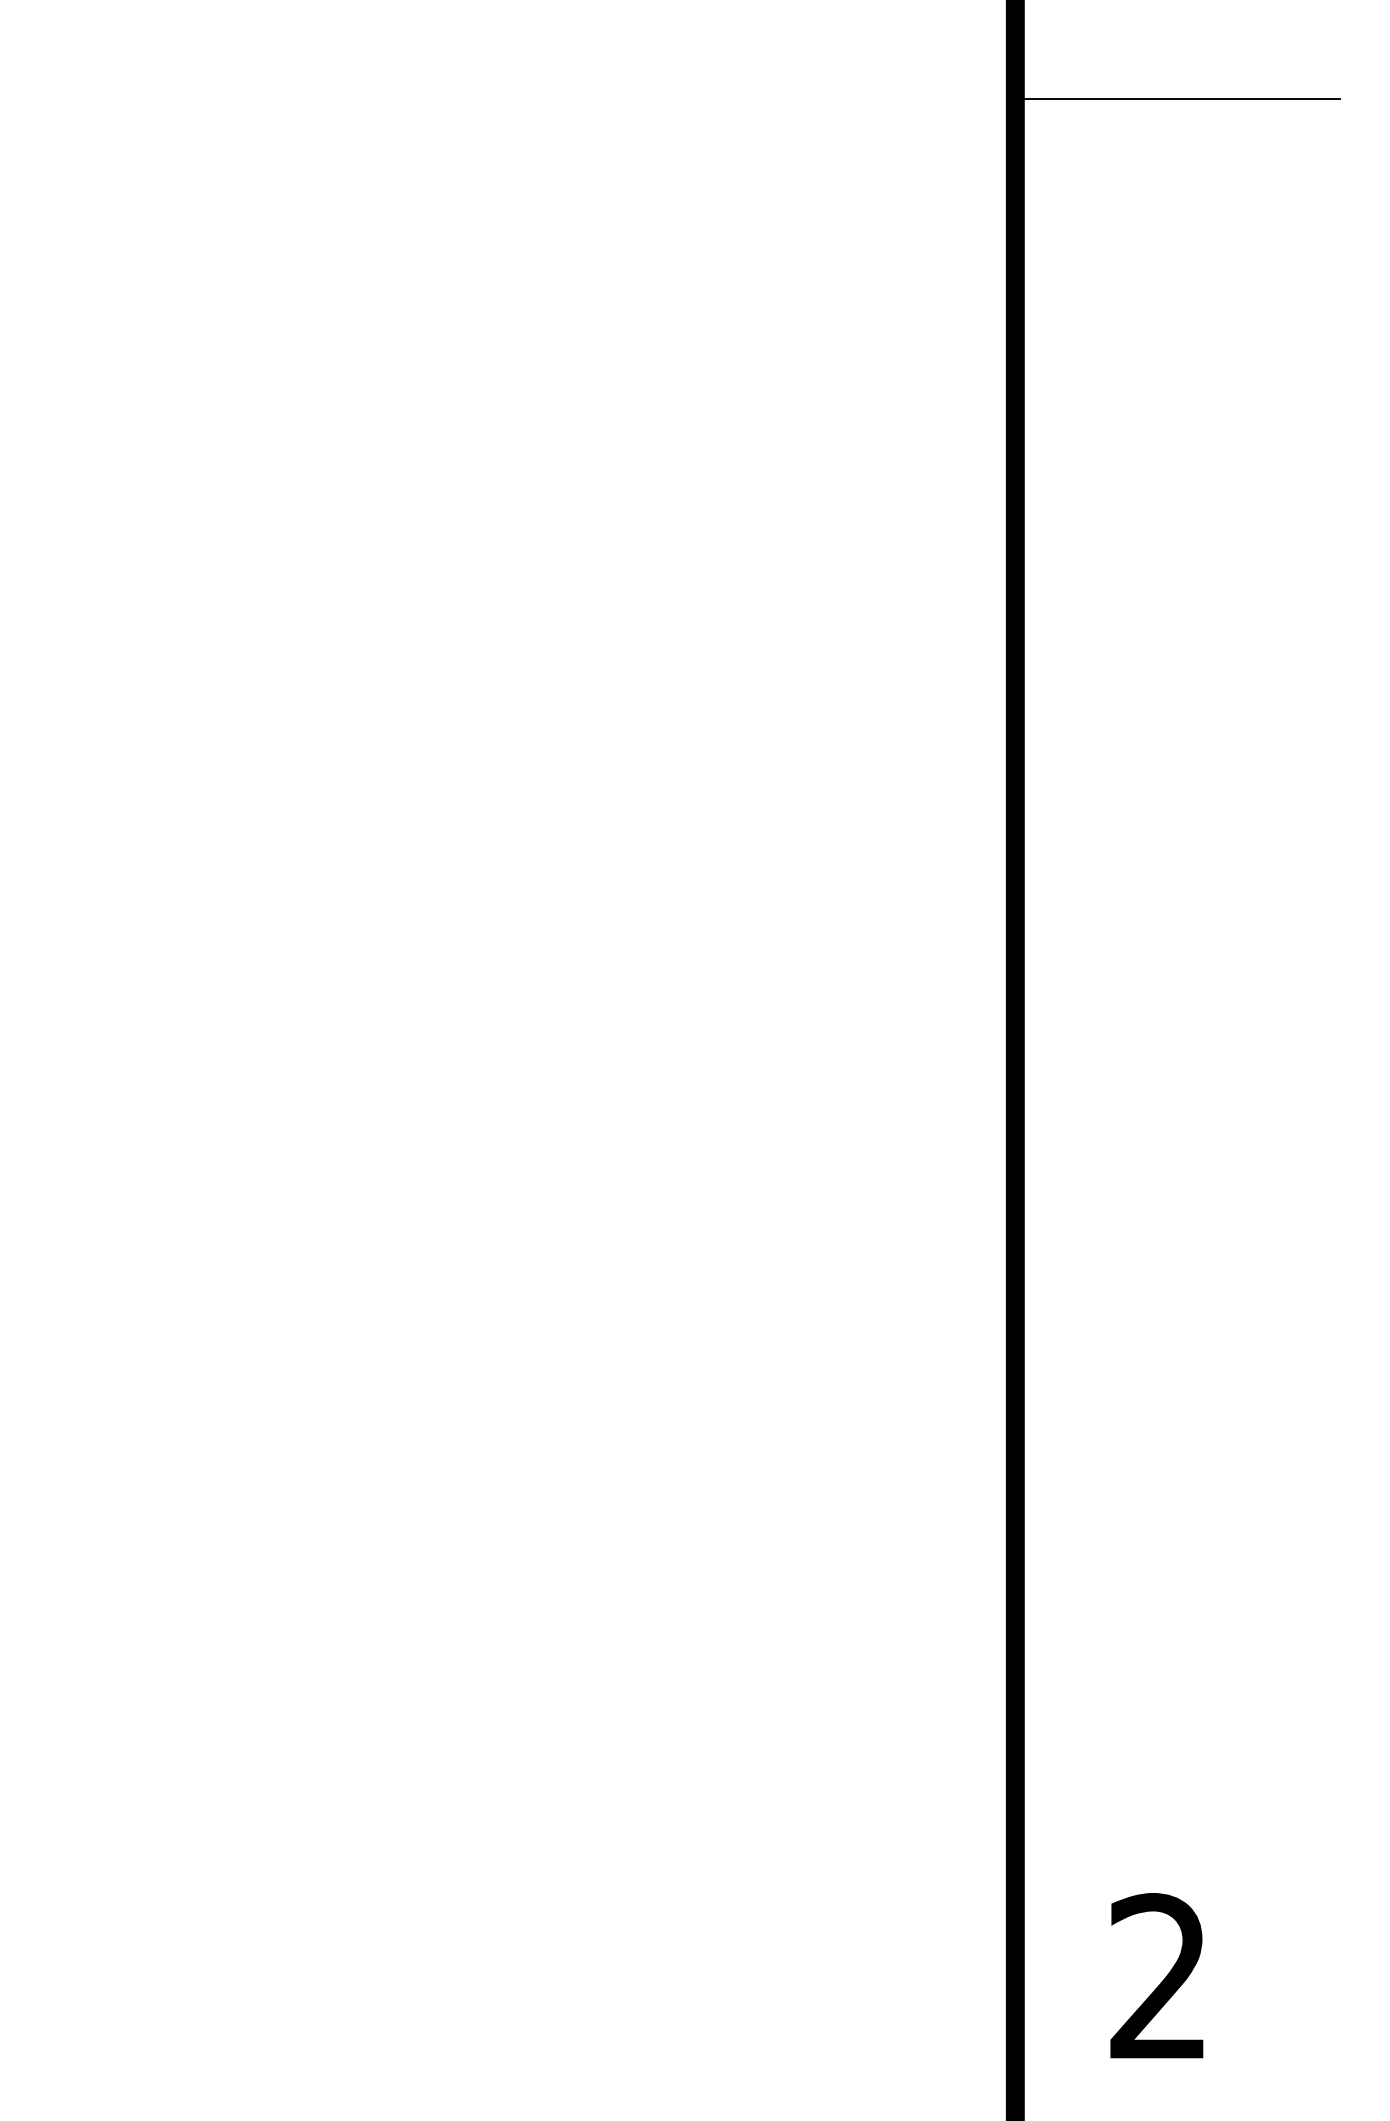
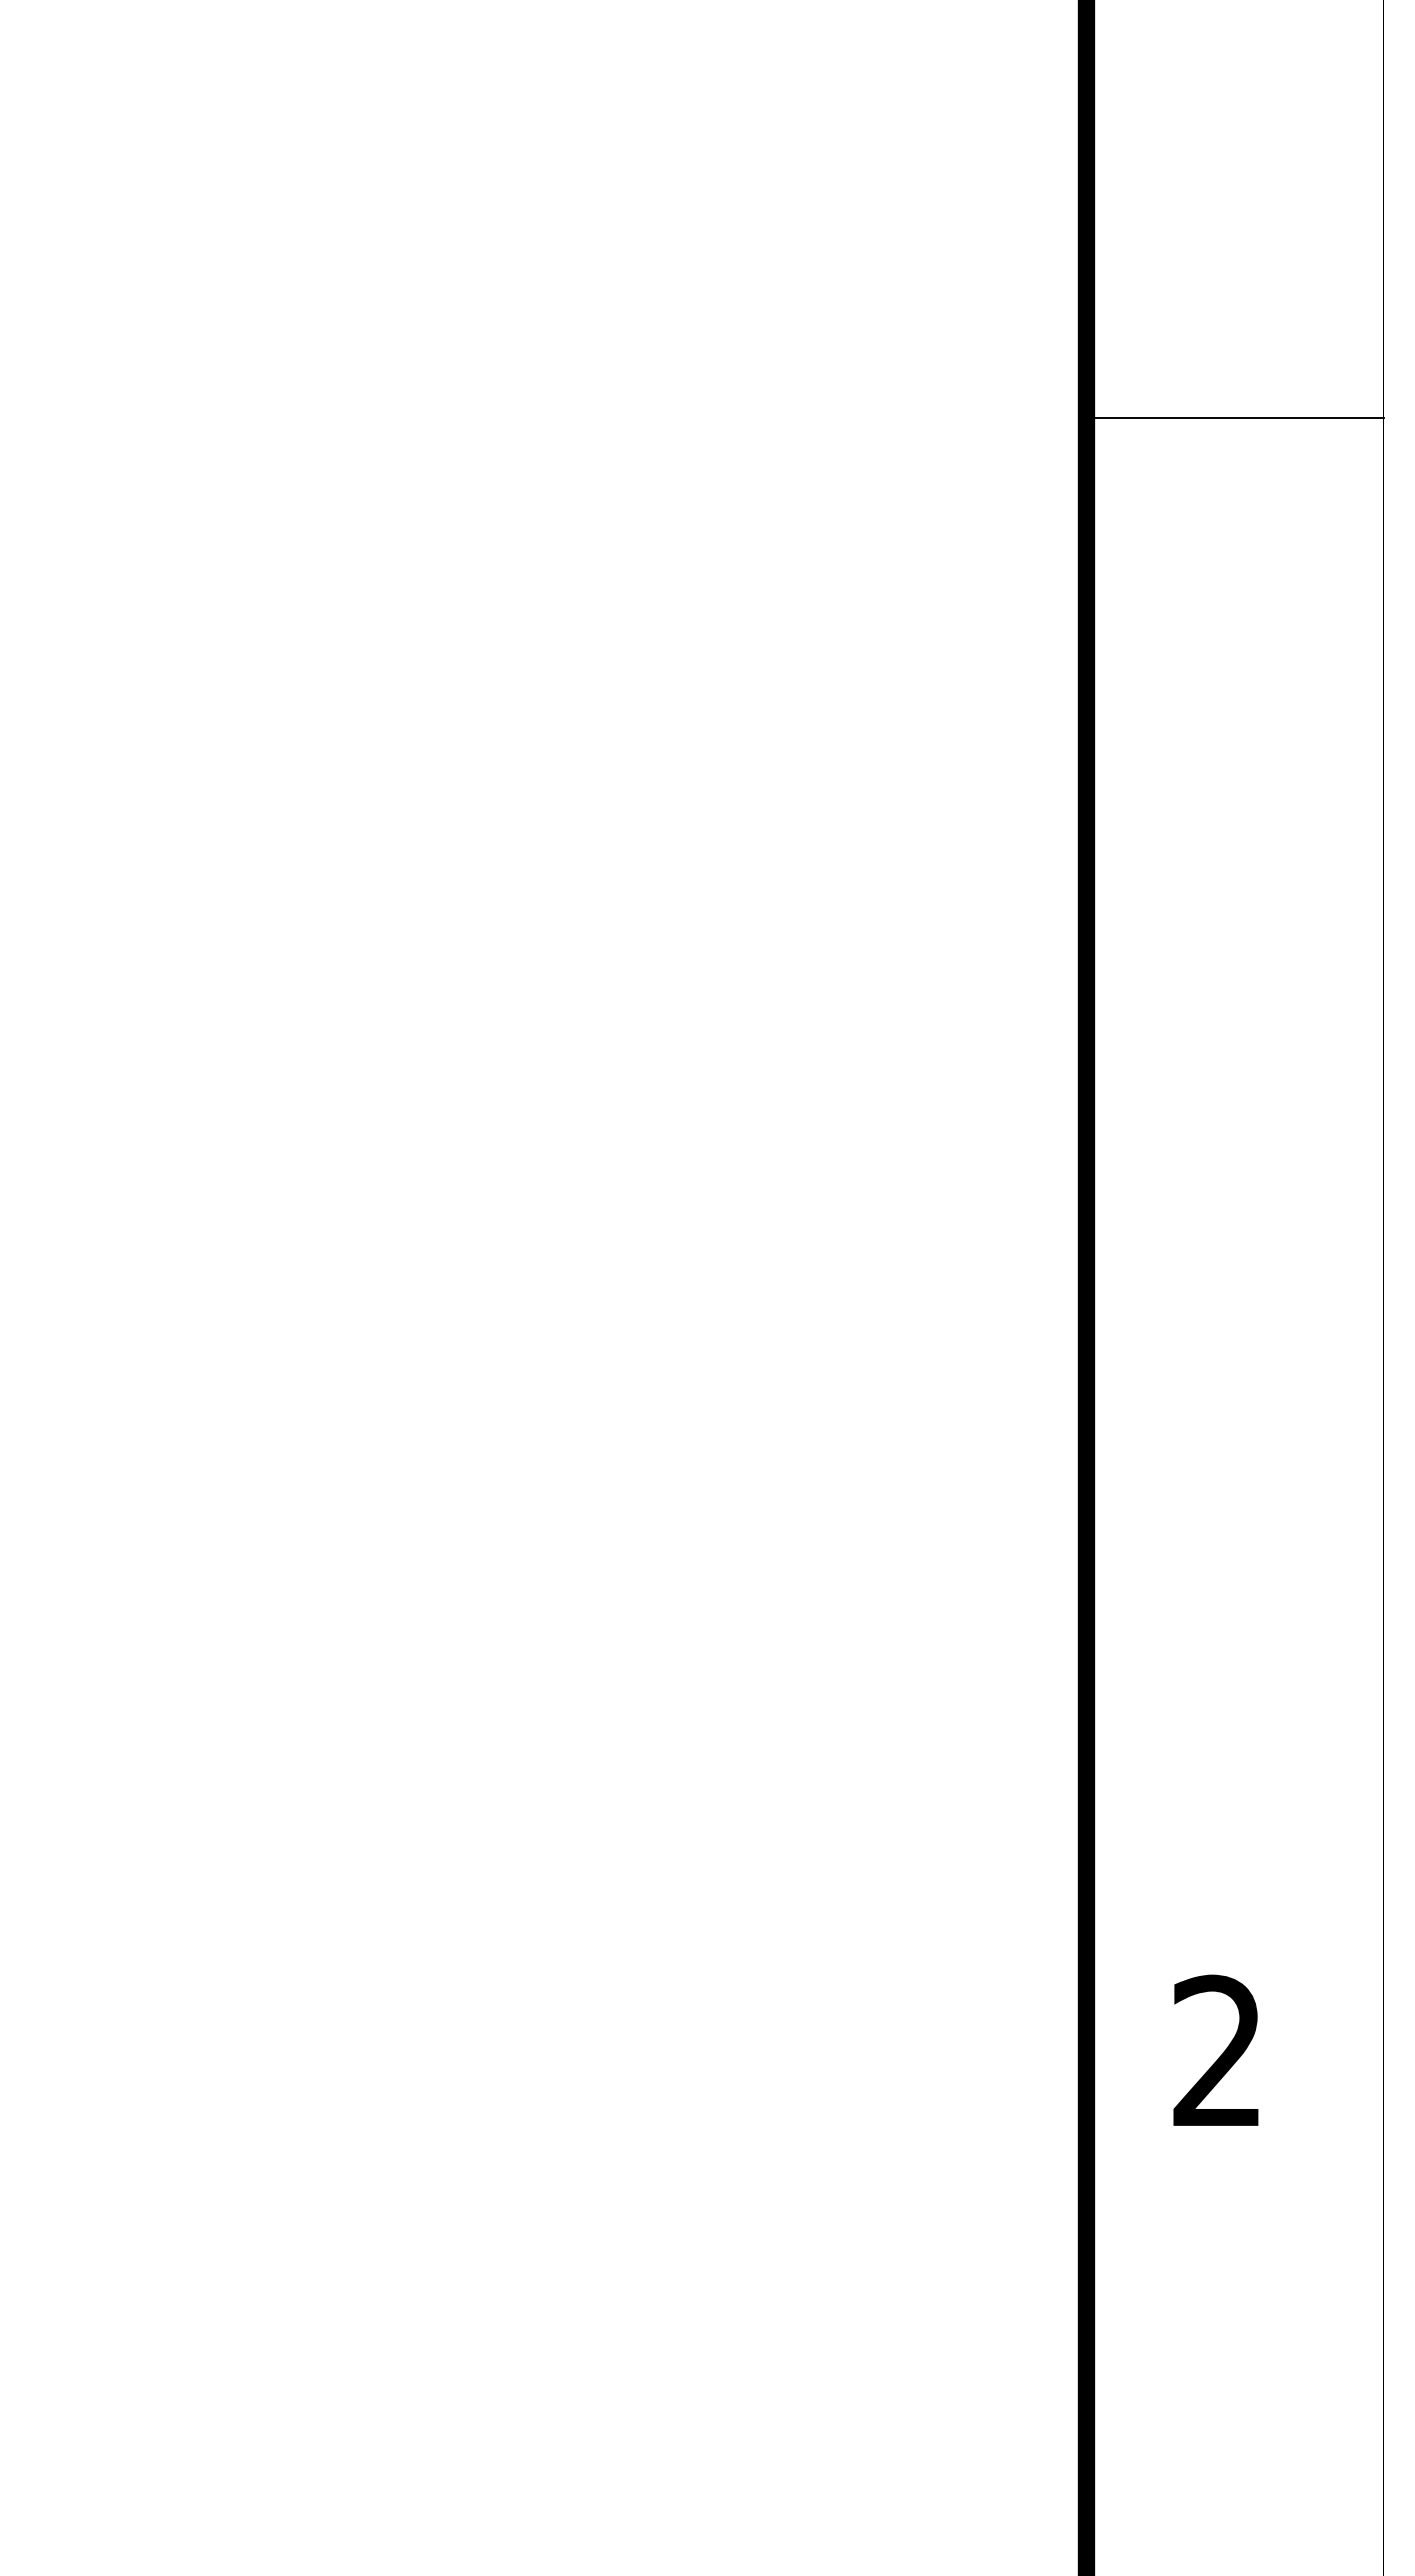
line: (1177, 98) -> (1234, 417), moved

